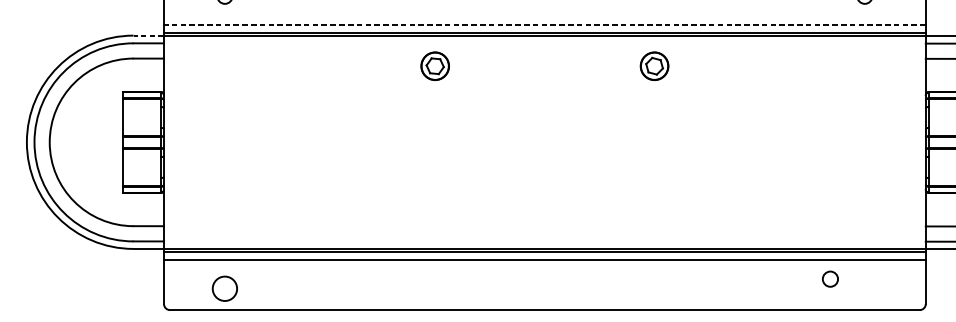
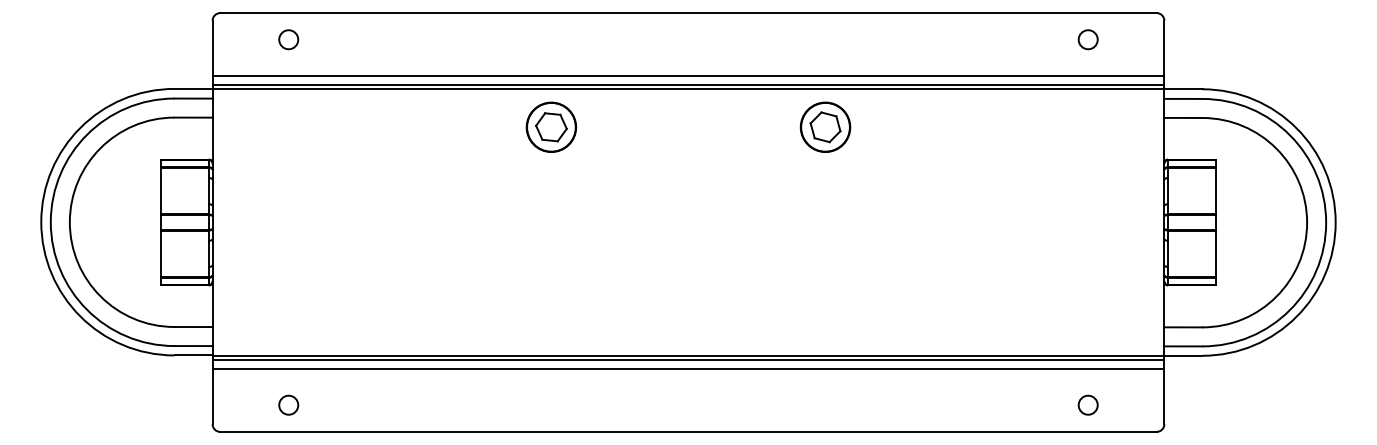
line: (544, 24) -> (688, 75), dashed -> solid
line: (148, 35) -> (193, 88), dashed -> solid
part: (435, 65) -> (551, 126), size x1.43
part: (654, 65) -> (825, 126), size x1.43
circle: (829, 278) -> (1087, 404), moved
circle: (224, 288) -> (288, 404), size x0.62

